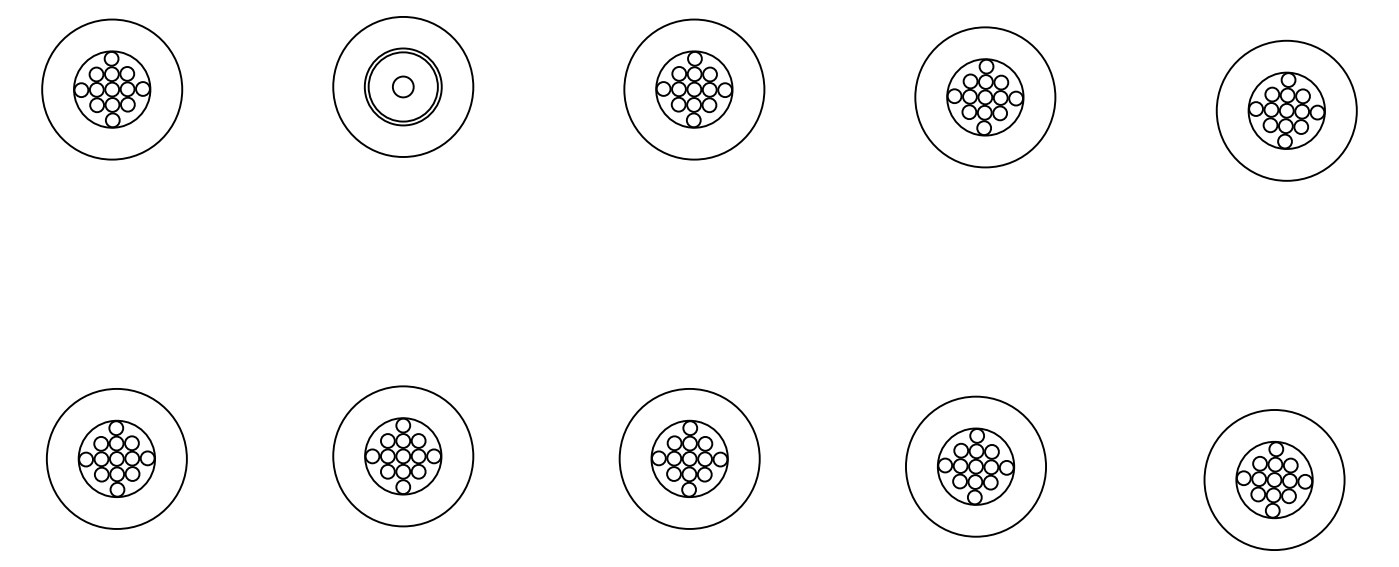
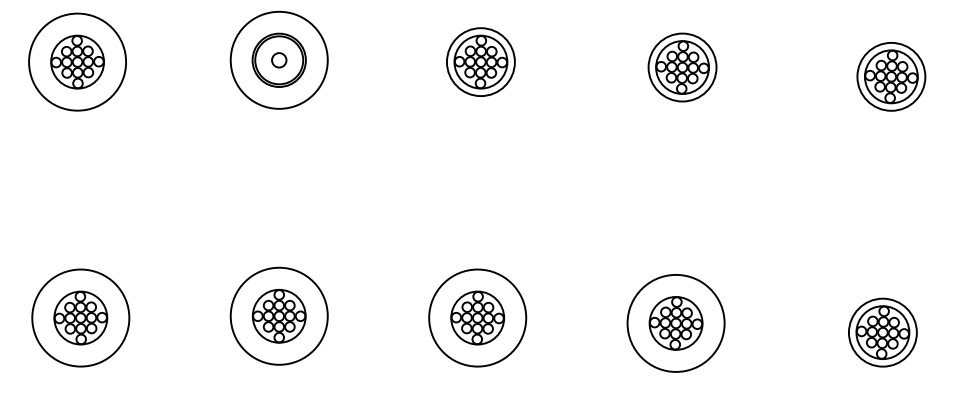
circle: (693, 88) -> (480, 61), size x0.7
circle: (985, 97) -> (682, 67), size x0.7
circle: (1285, 110) -> (890, 76), size x0.7
circle: (1273, 479) -> (882, 332), size x0.7

